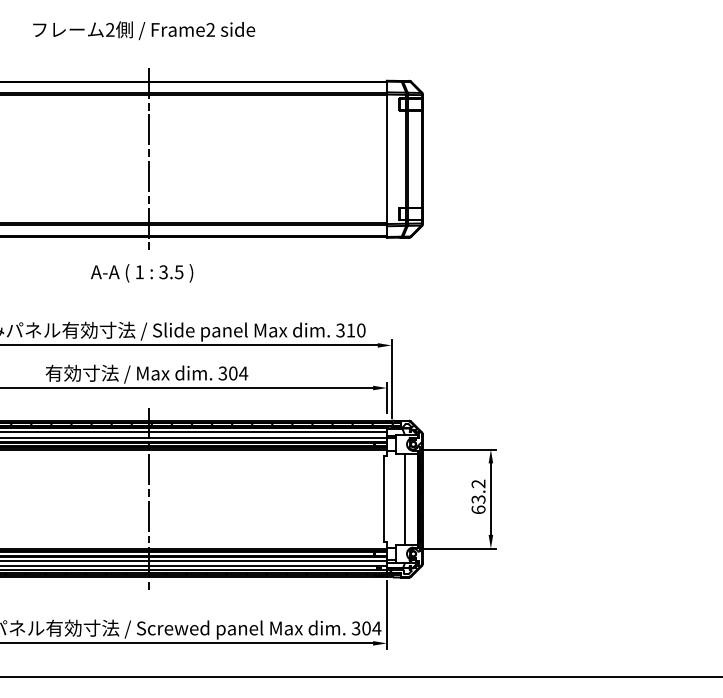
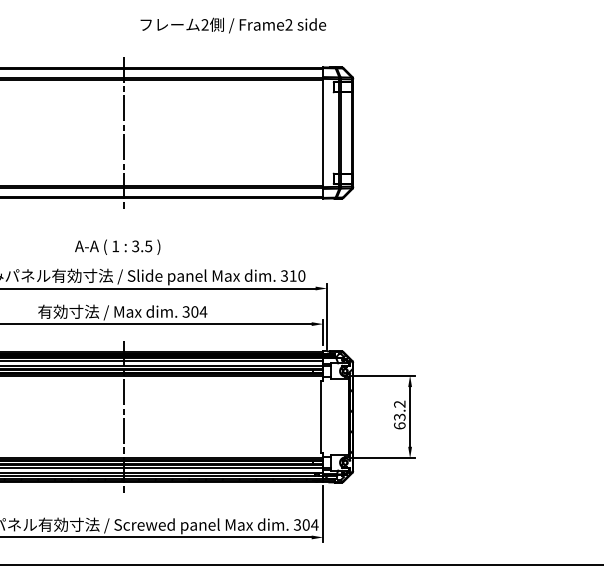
text: (144, 30) -> (233, 25), moved
text: (141, 272) -> (117, 246), moved
line: (405, 498) -> (338, 416), removed

